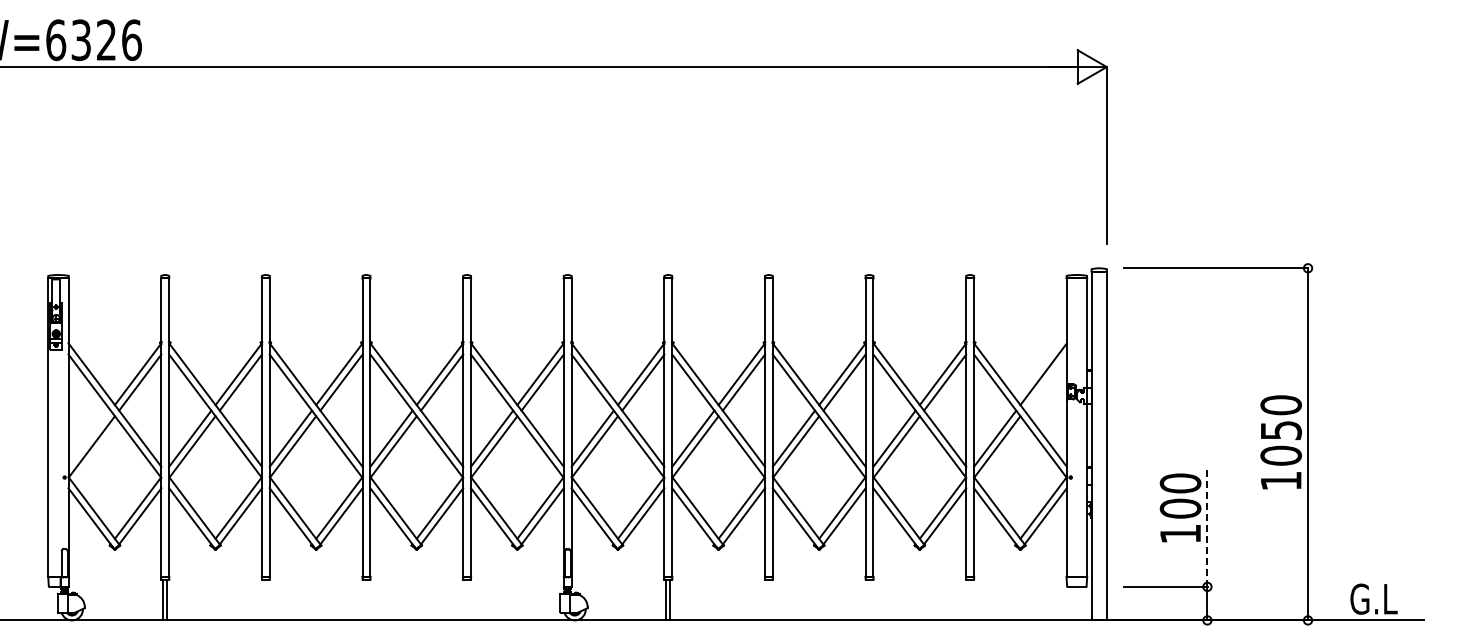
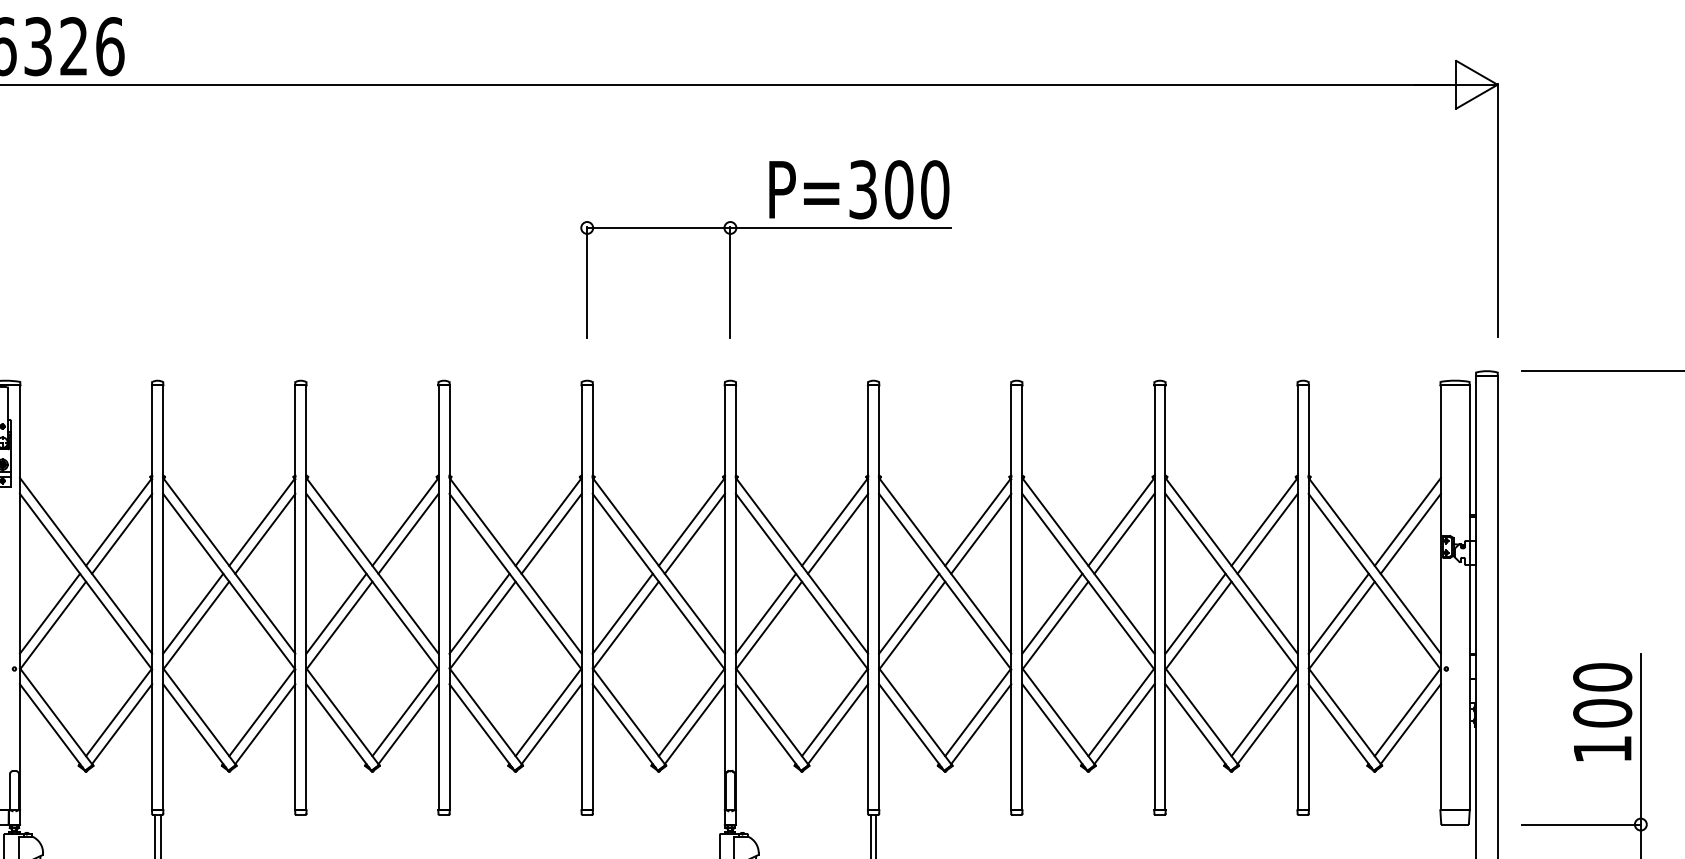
part: (592, 168) -> (765, 229), added
line: (1045, 382) -> (1410, 533), added
line: (89, 438) -> (49, 613), added
line: (1207, 526) -> (1640, 738), dashed -> solid

